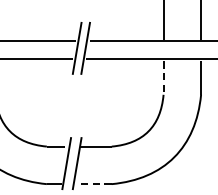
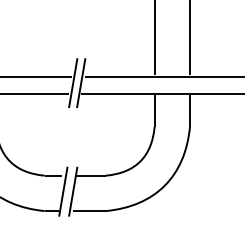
line: (163, 78) -> (154, 111), dashed -> solid
line: (94, 184) -> (89, 211), dashed -> solid

